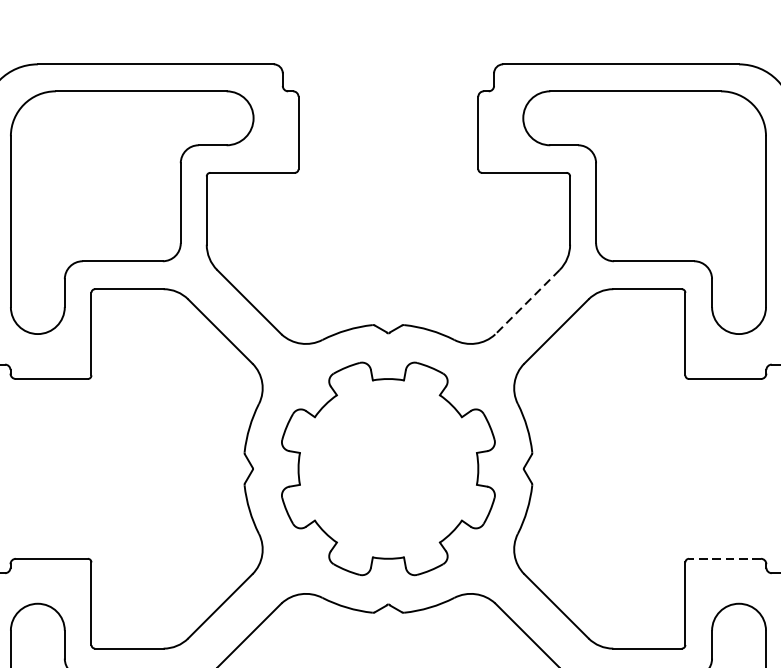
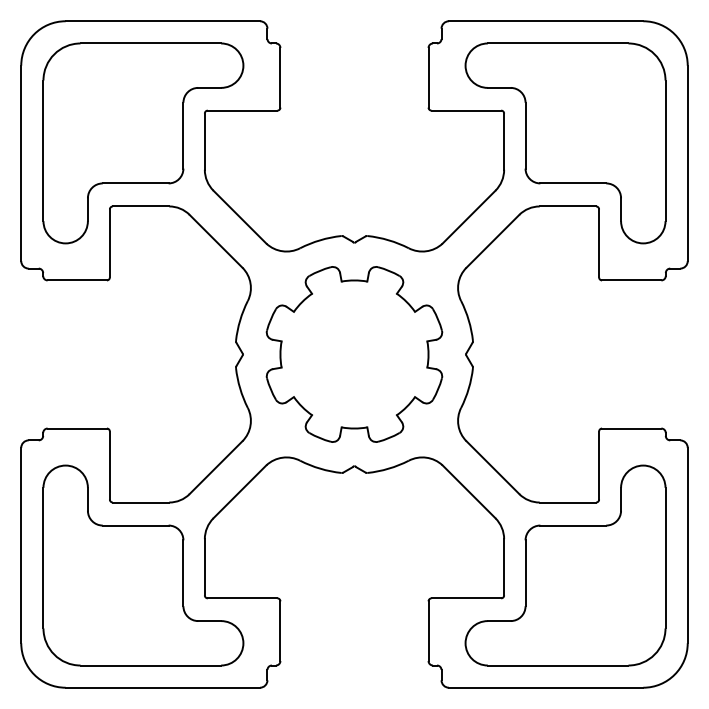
line: (526, 302) -> (468, 217), dashed -> solid
line: (724, 558) -> (631, 428), dashed -> solid

